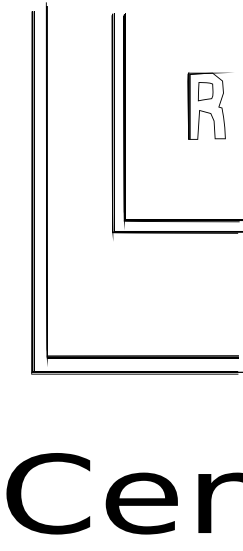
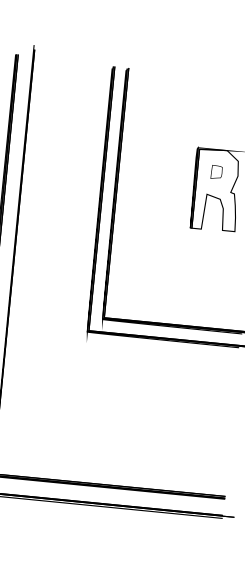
part: (205, 91) -> (216, 171), size x0.6

